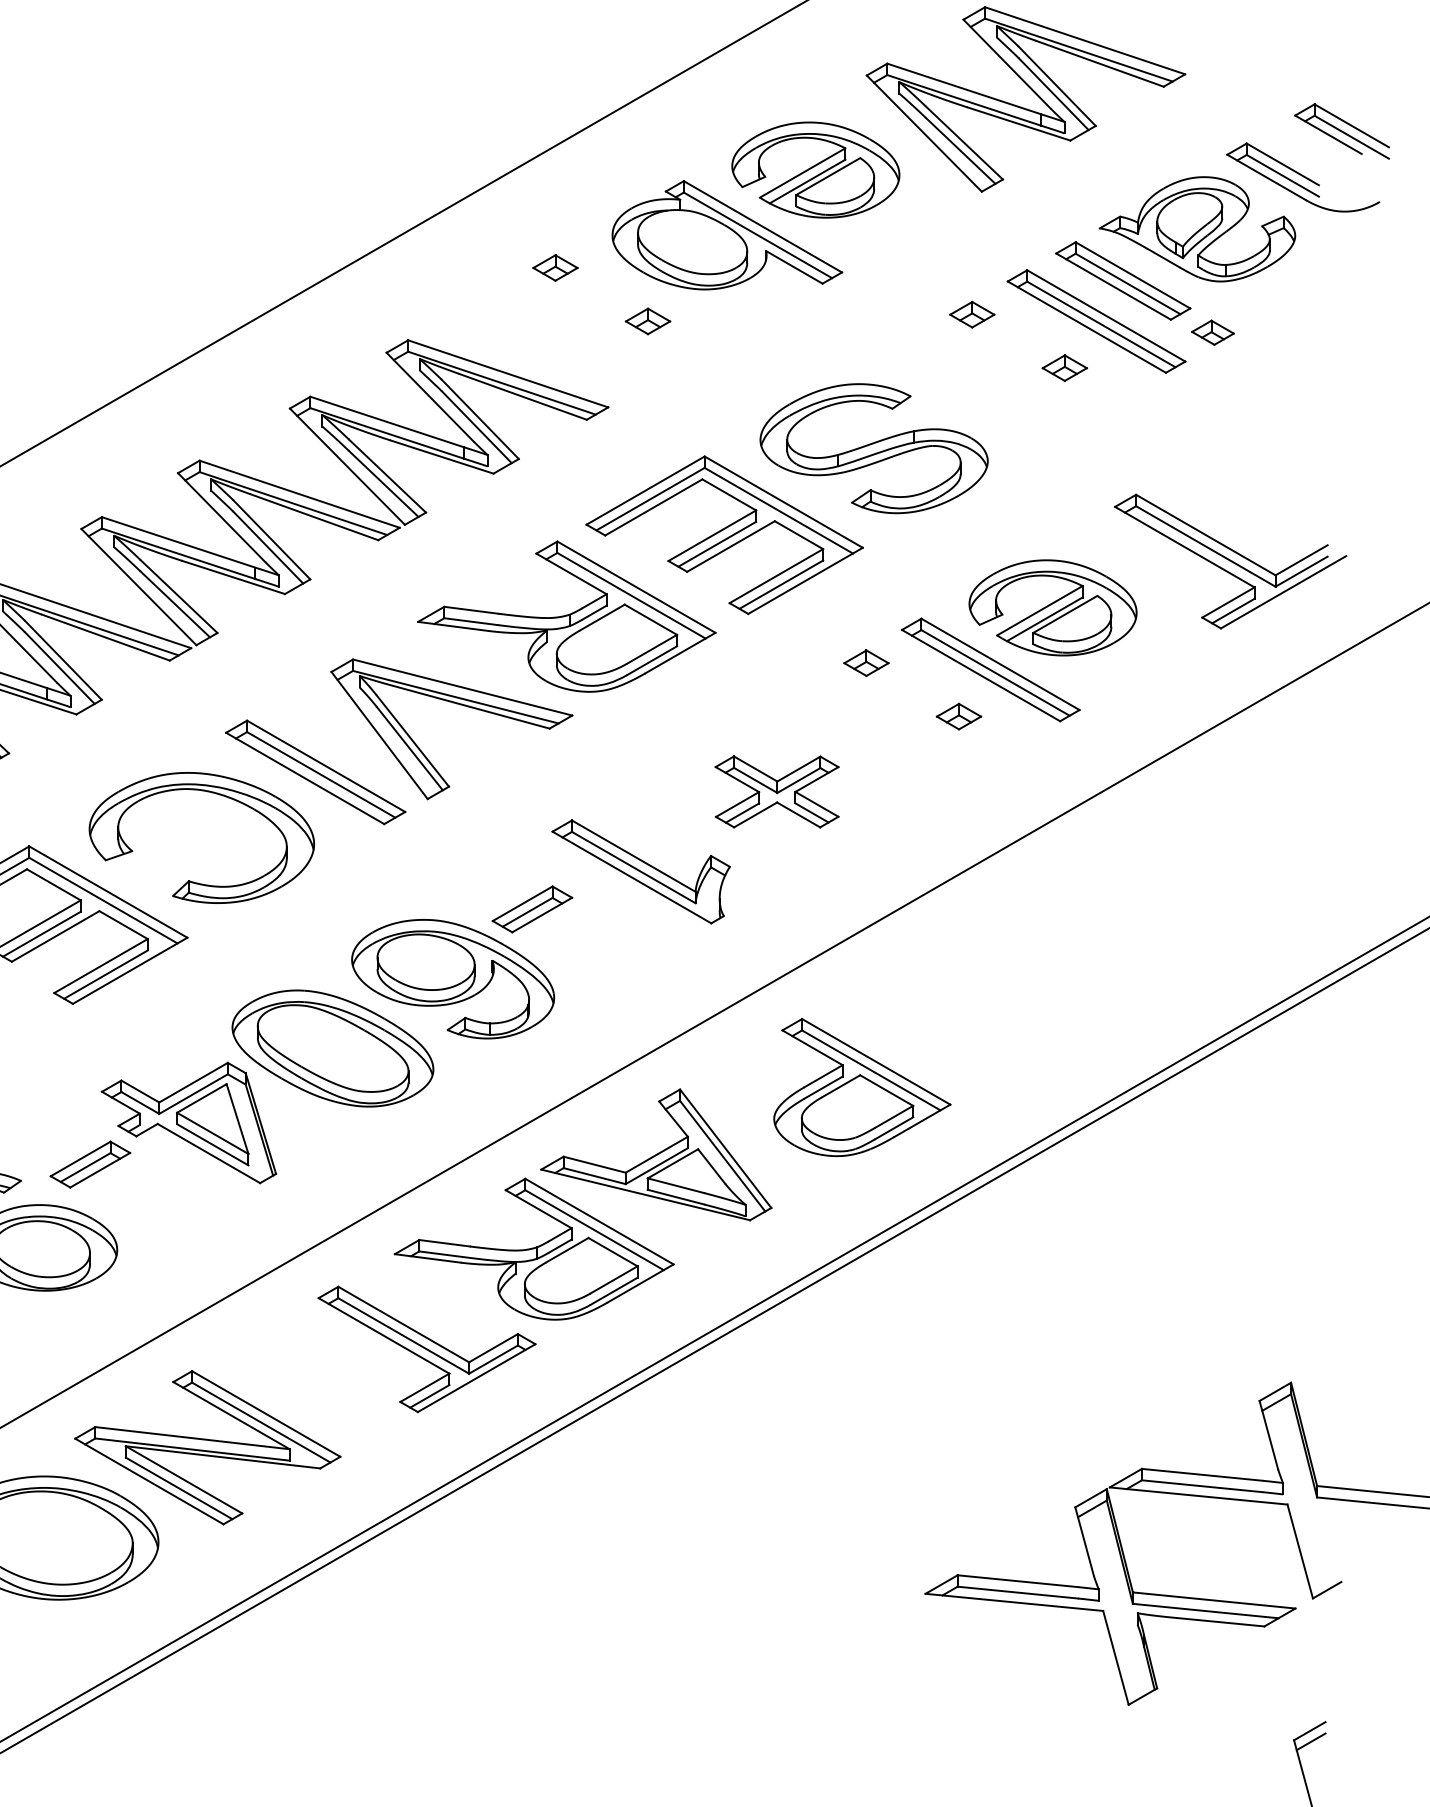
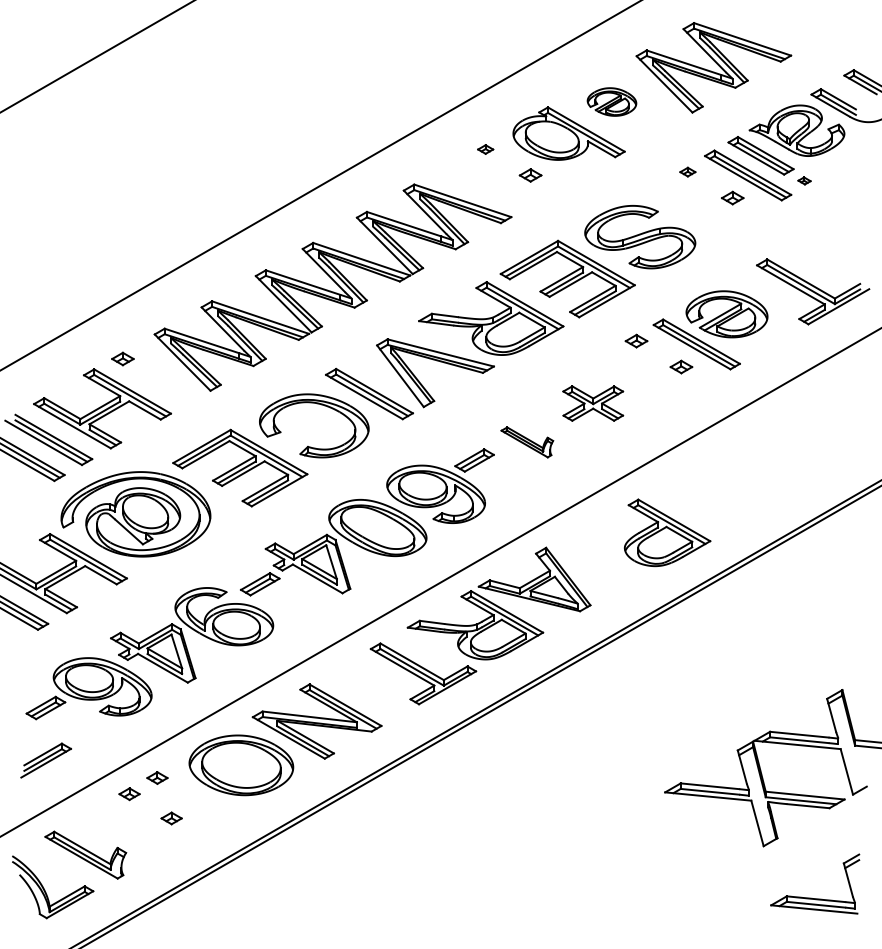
part: (814, 168) -> (611, 101), size x0.6
part: (554, 267) -> (485, 149), size x0.7
part: (971, 313) -> (687, 171), size x0.7
part: (1212, 331) -> (804, 180), size x0.6
part: (641, 872) -> (527, 442), size x0.6
part: (862, 1086) -> (667, 532), moved

